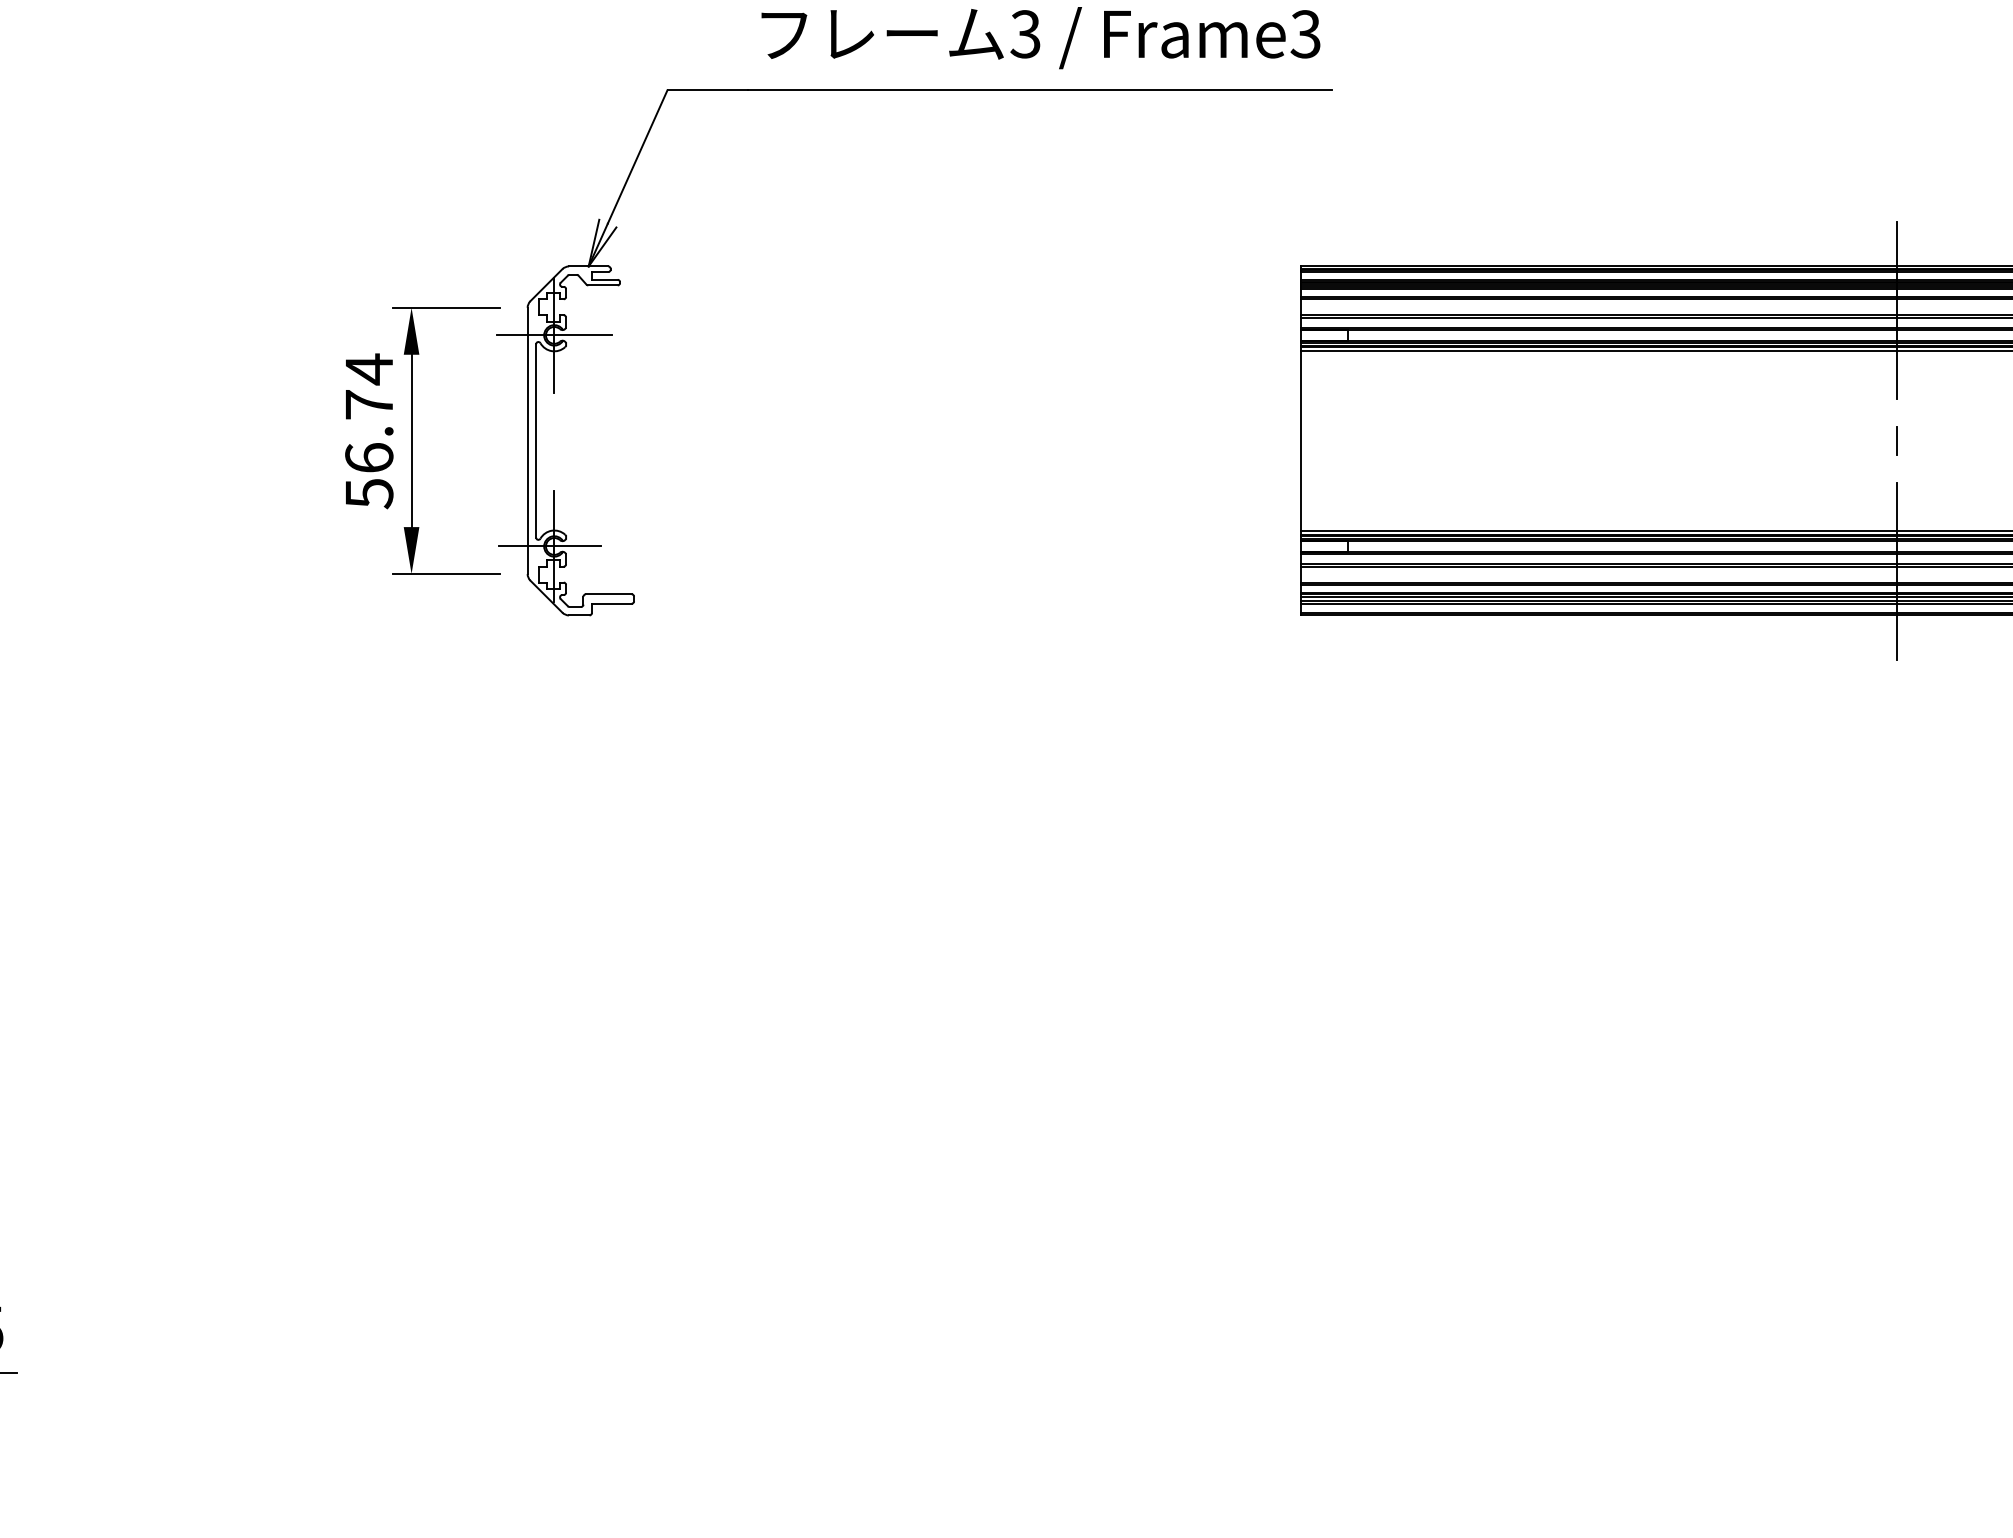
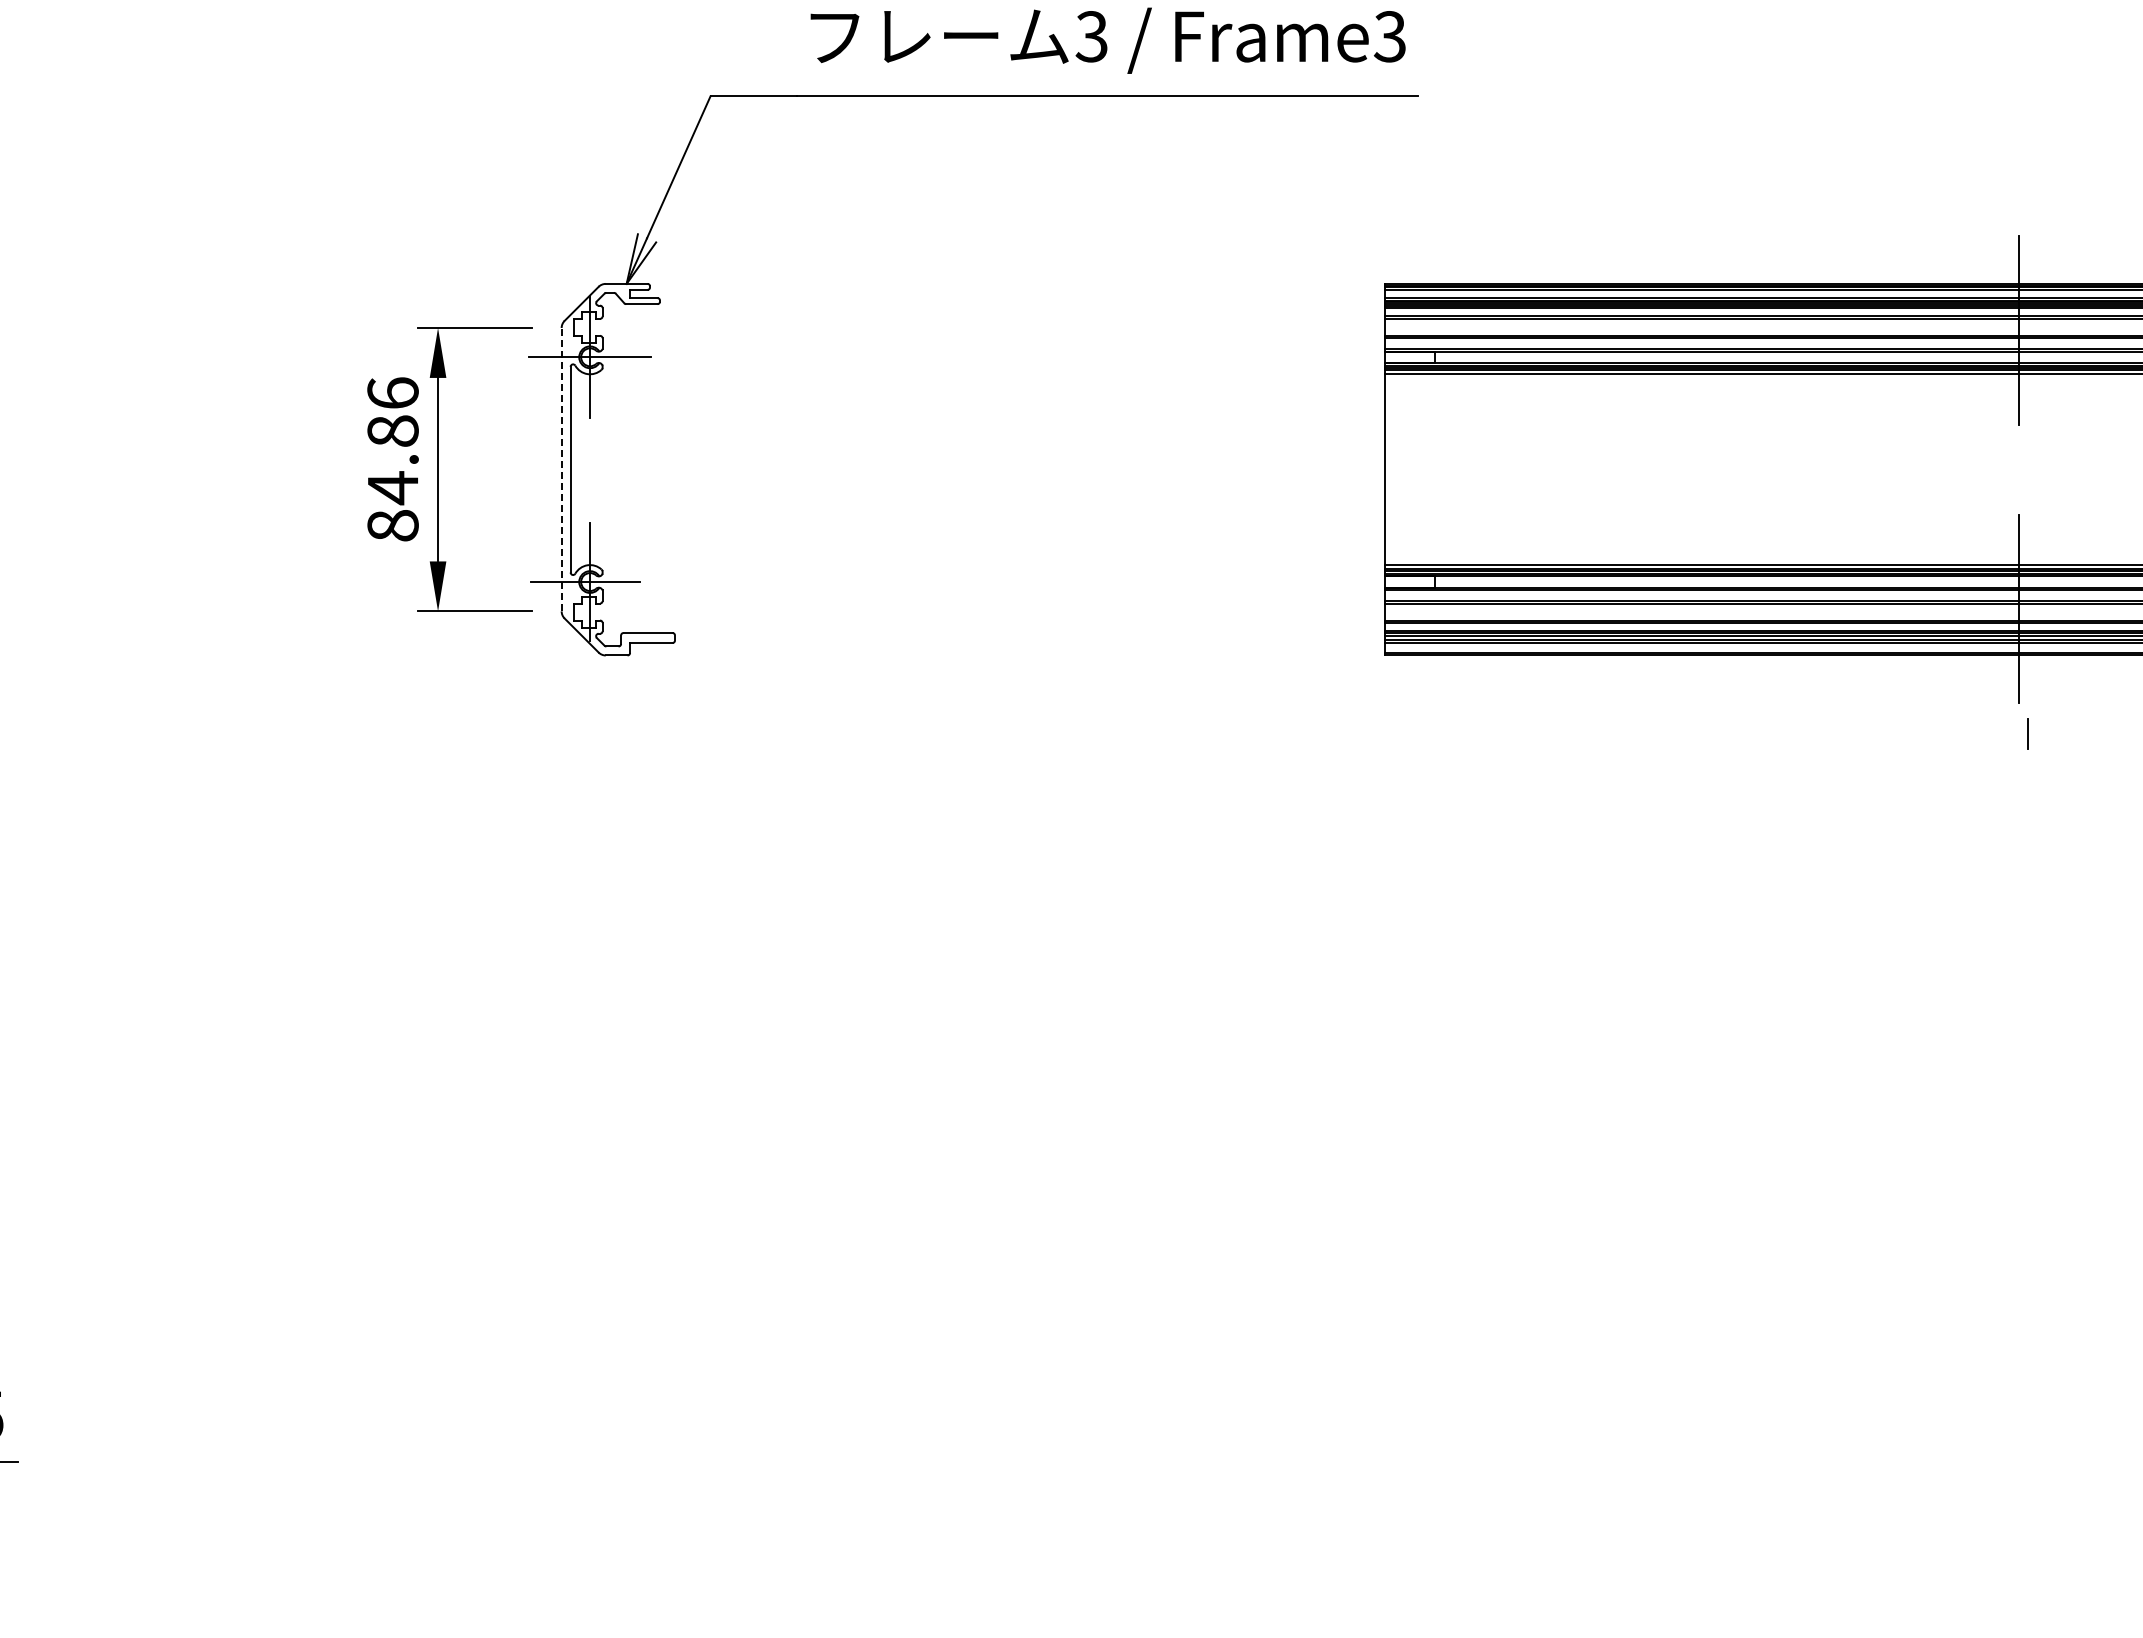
text: (368, 431) -> (392, 459), 56.74 -> 84.86
line: (527, 440) -> (561, 469), solid -> dashed
line: (1895, 440) -> (2027, 733), moved

